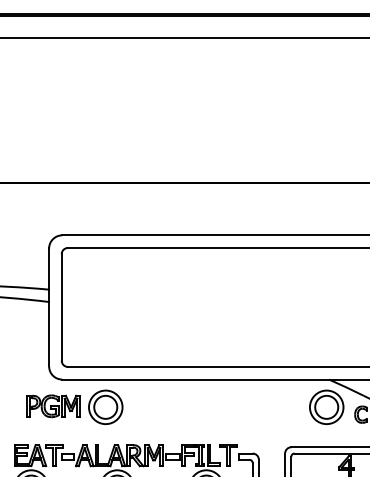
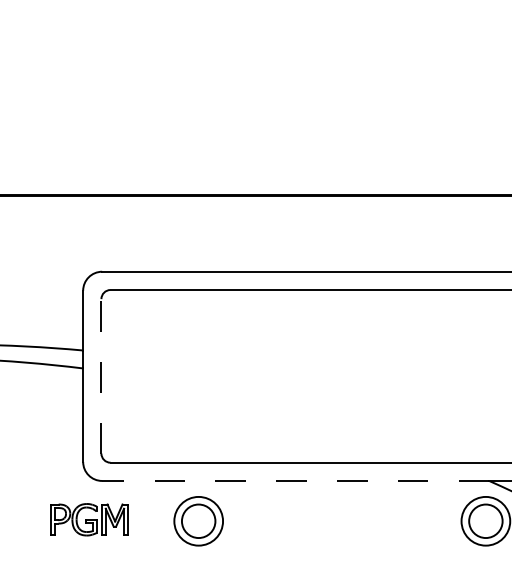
line: (61, 306) -> (101, 374), solid -> dashed
line: (195, 379) -> (295, 480), solid -> dashed
part: (105, 406) -> (198, 520), moved

